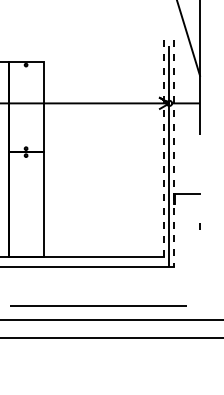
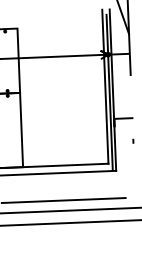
line: (163, 147) -> (105, 86), dashed -> solid
line: (174, 153) -> (113, 90), dashed -> solid

